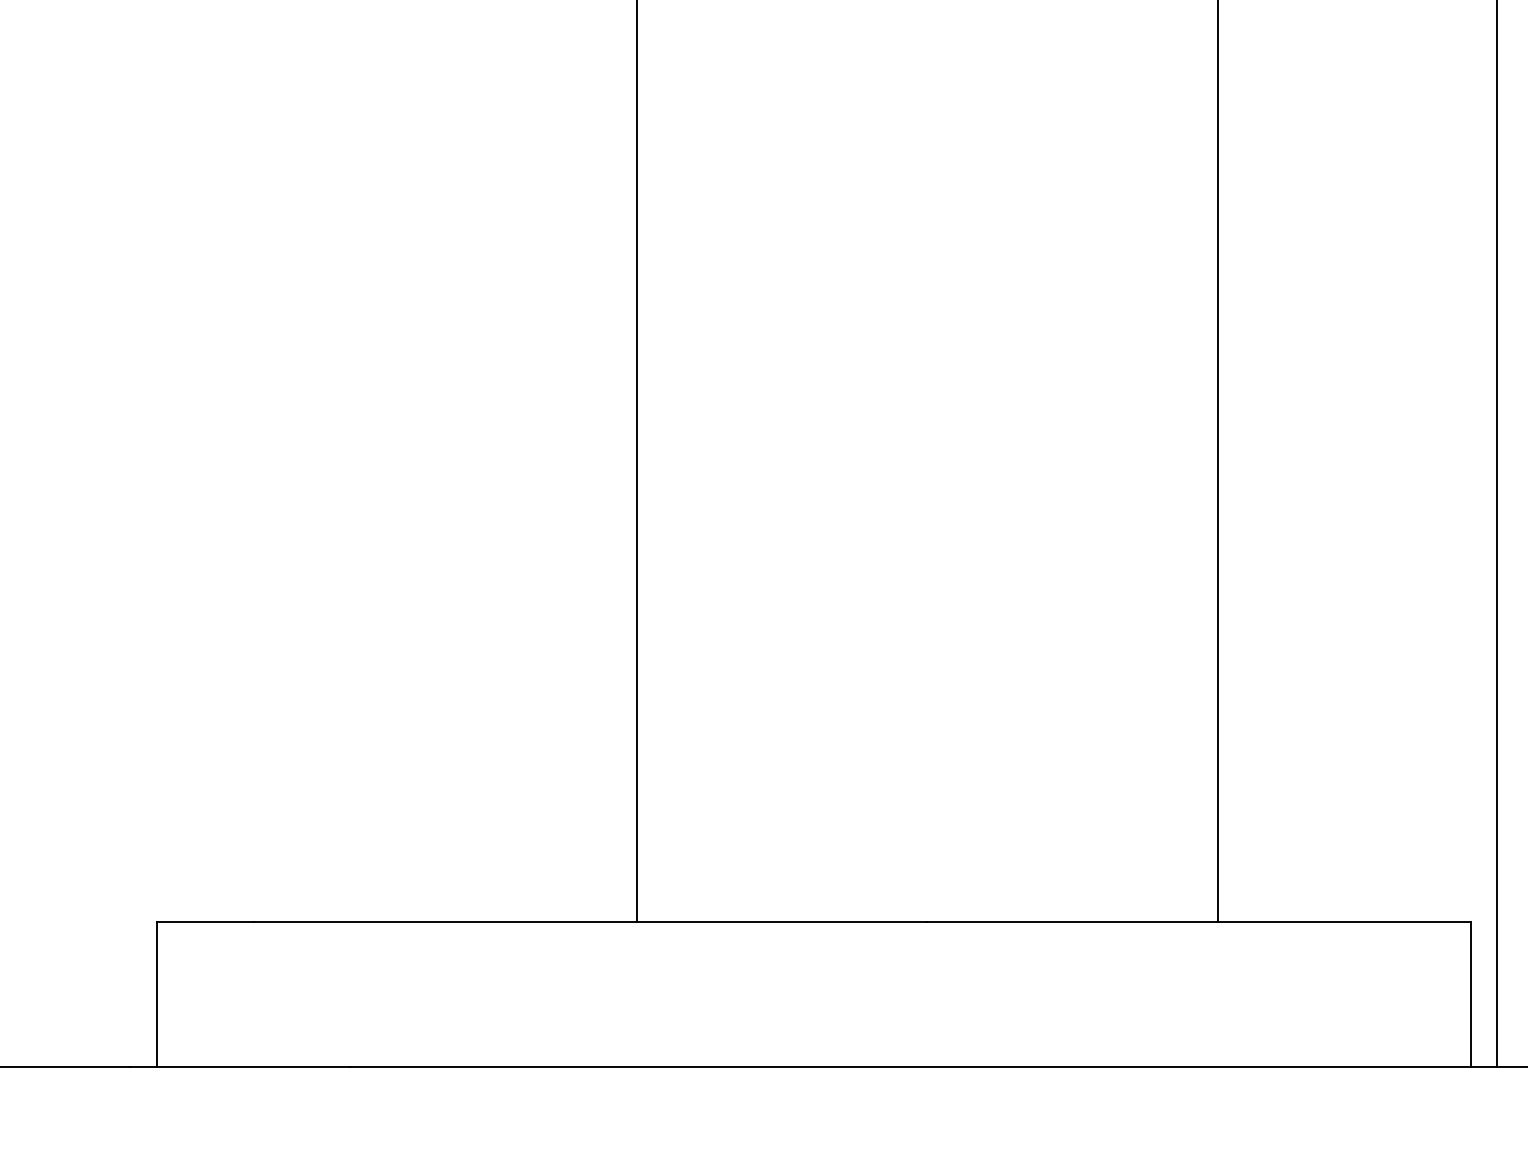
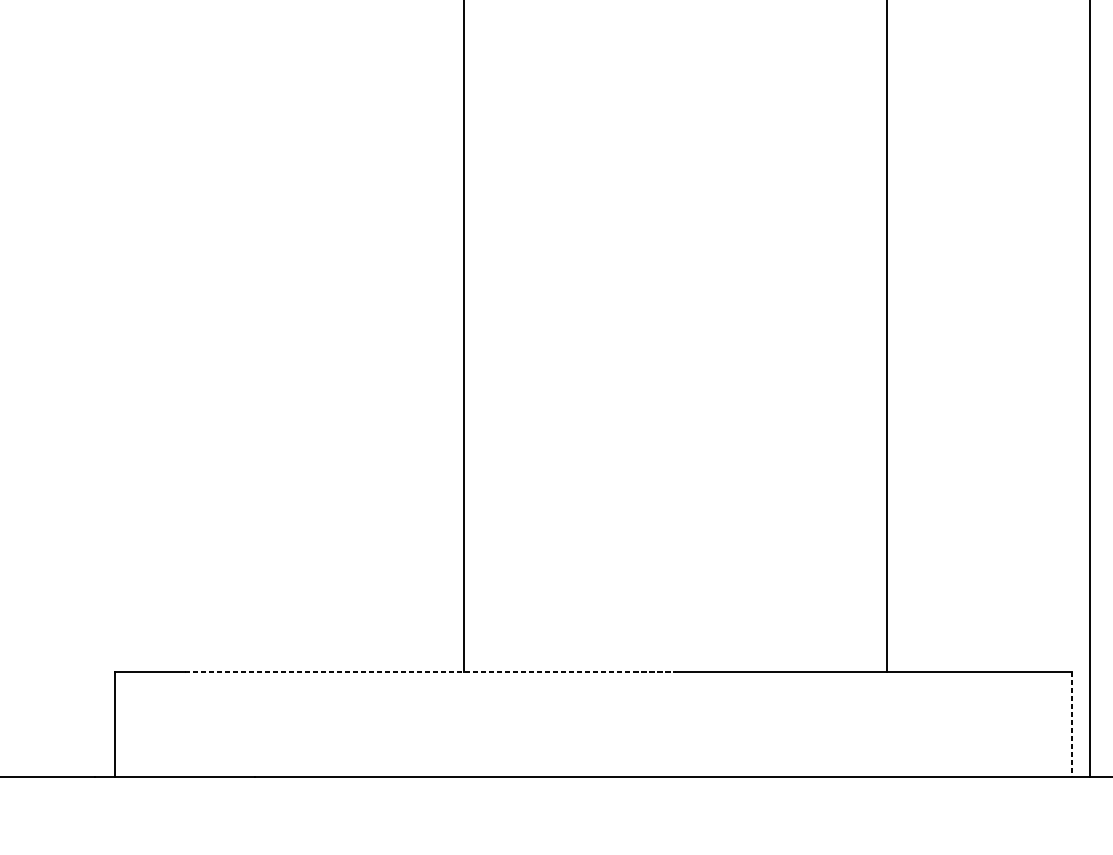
line: (590, 922) -> (430, 671), solid -> dashed
line: (1471, 995) -> (1071, 724), solid -> dashed

